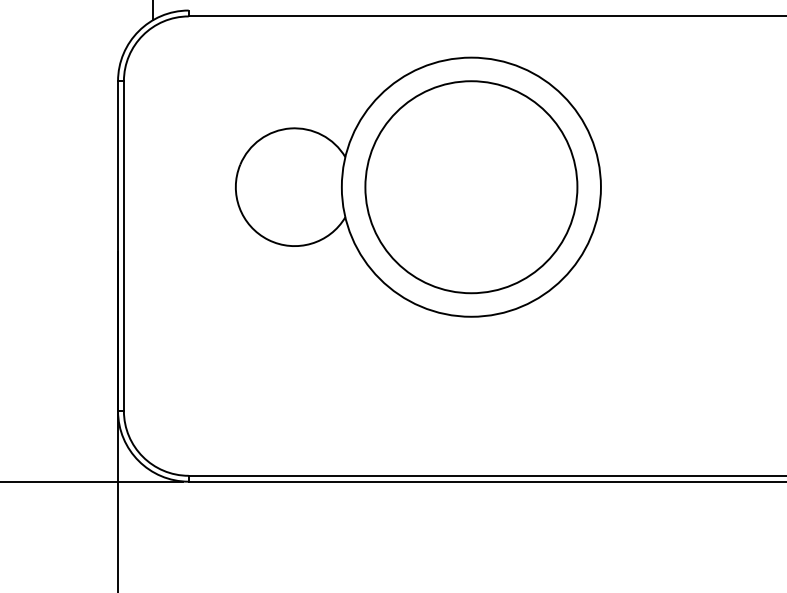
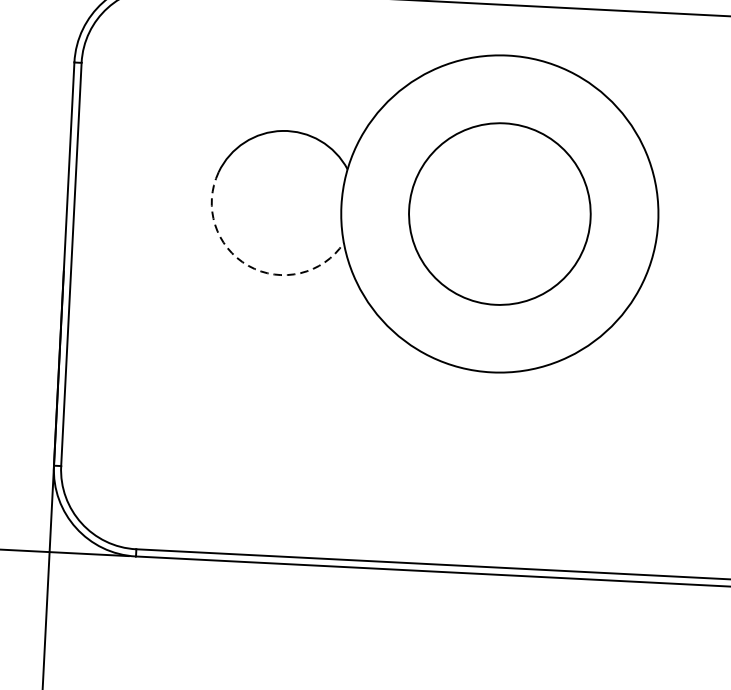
circle: (471, 187) -> (499, 214), size x0.7
arc: (268, 239) -> (248, 265), solid -> dashed

